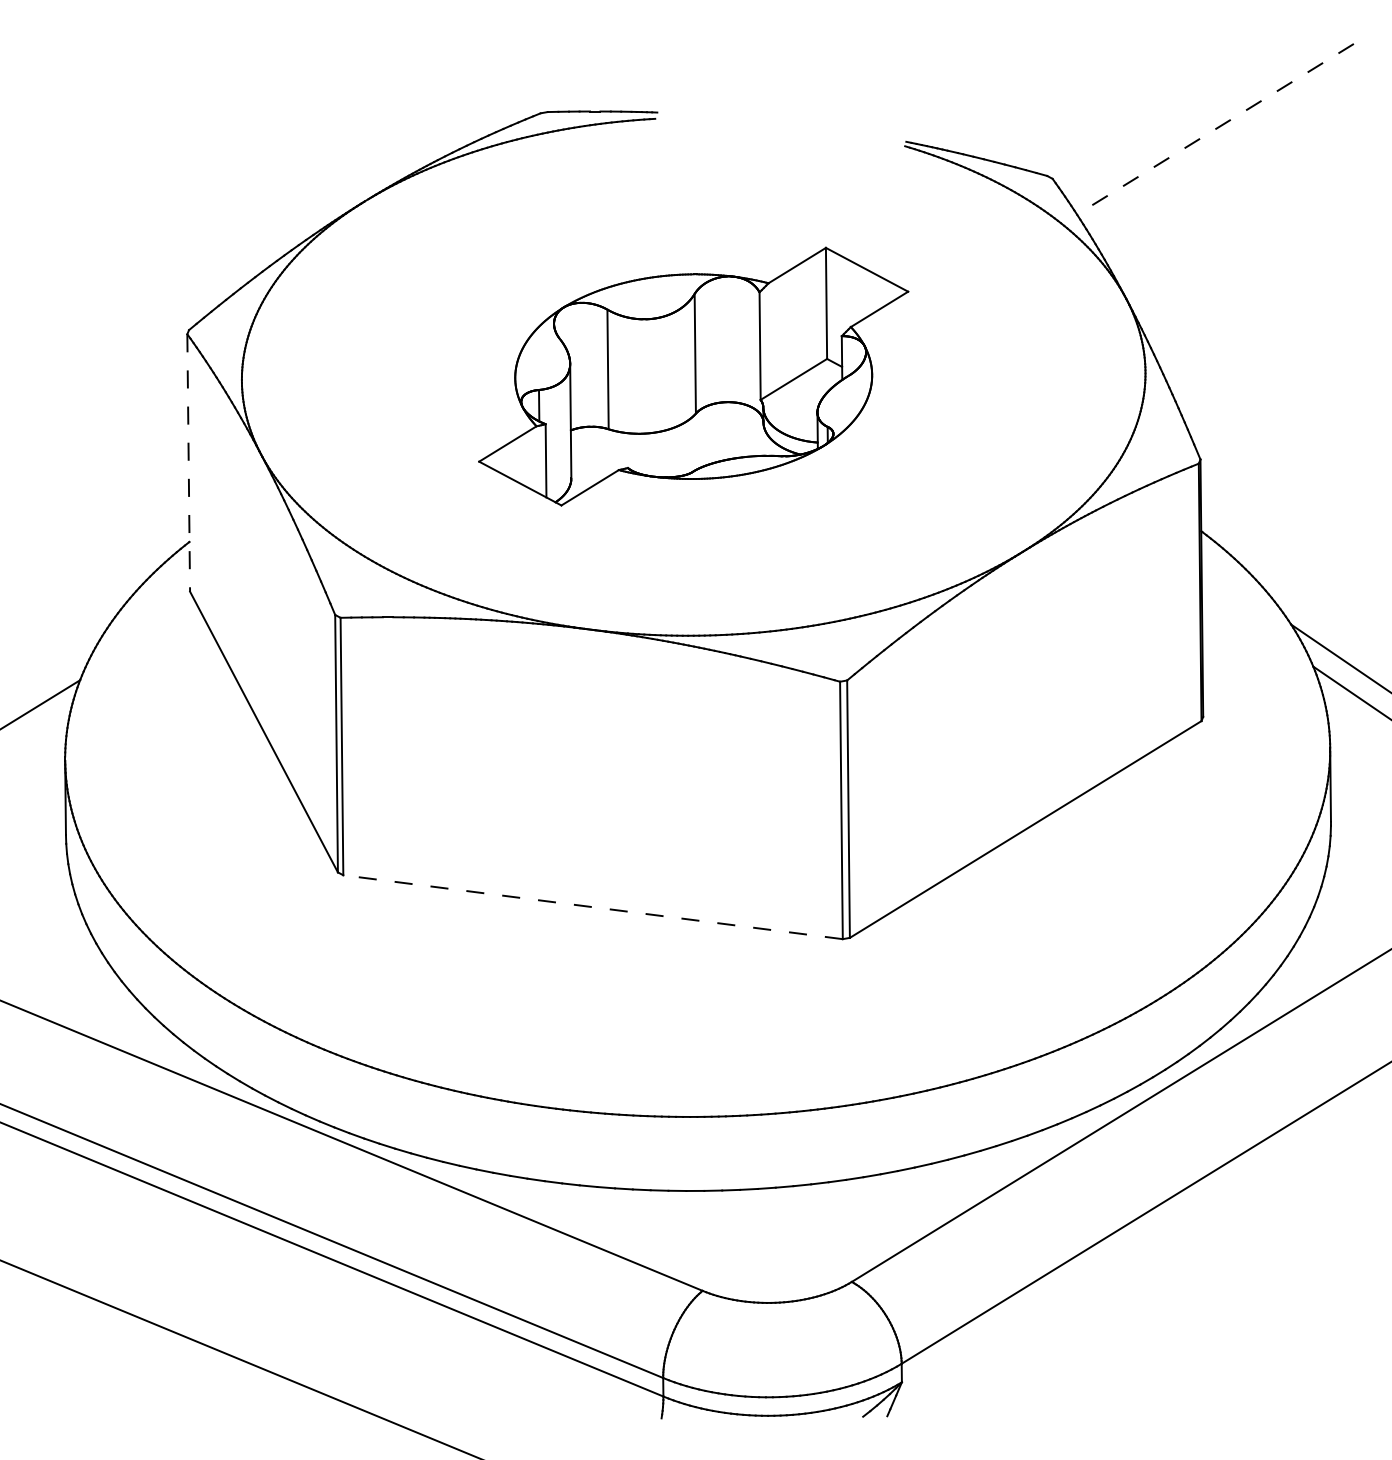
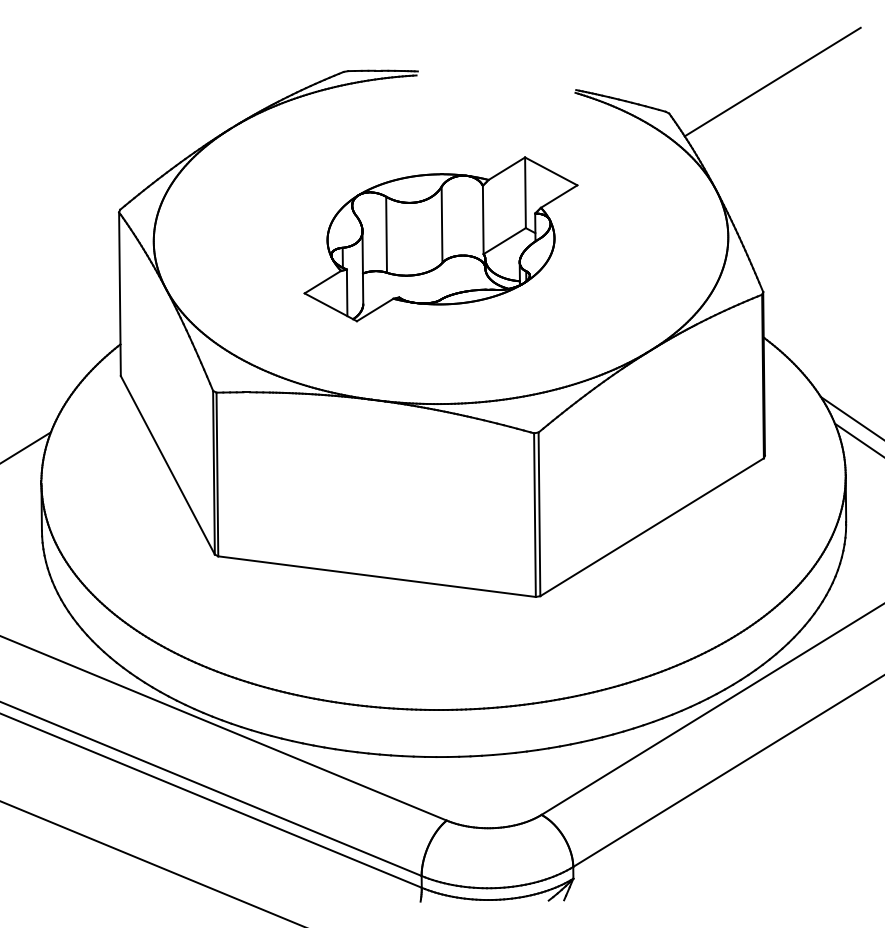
line: (1215, 129) -> (772, 82), dashed -> solid
line: (187, 463) -> (119, 294), dashed -> solid
line: (592, 906) -> (376, 576), dashed -> solid

